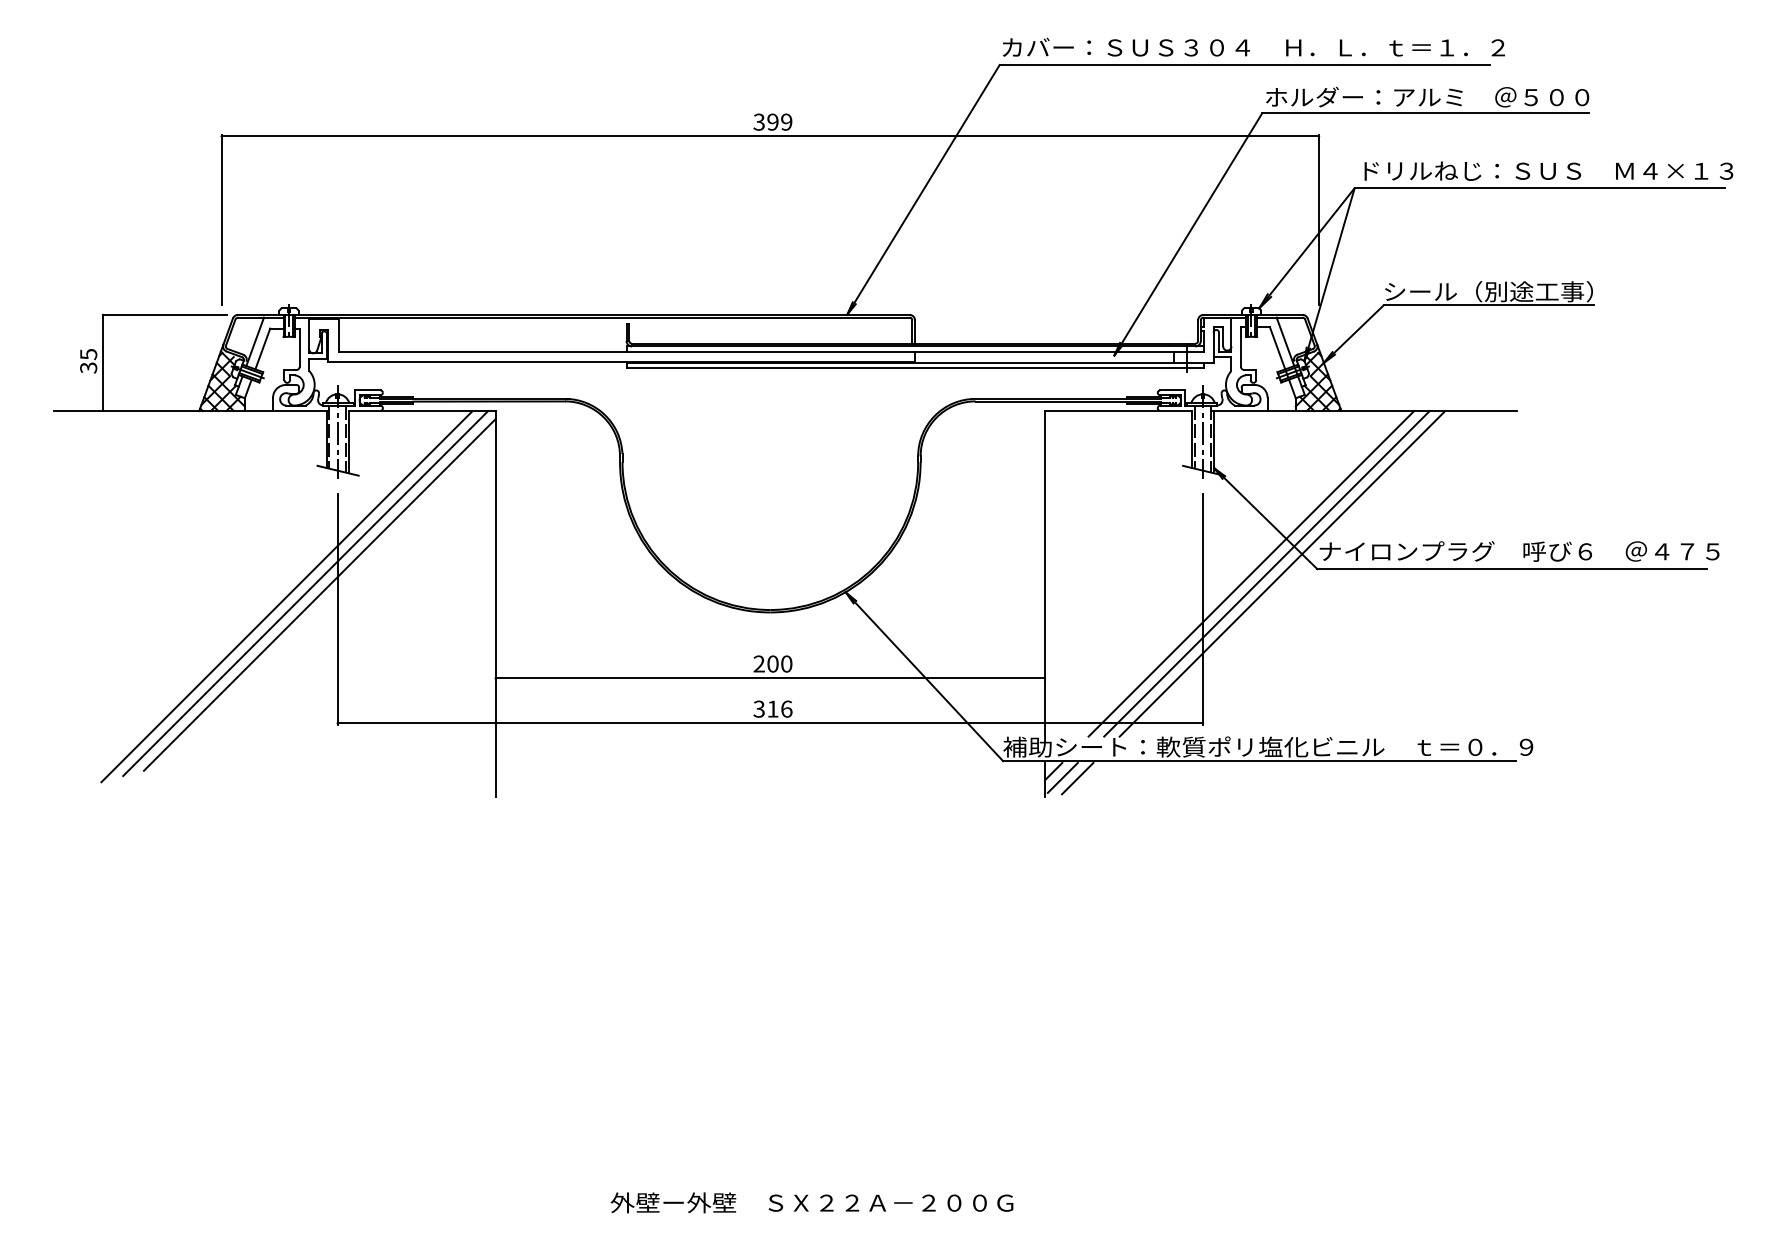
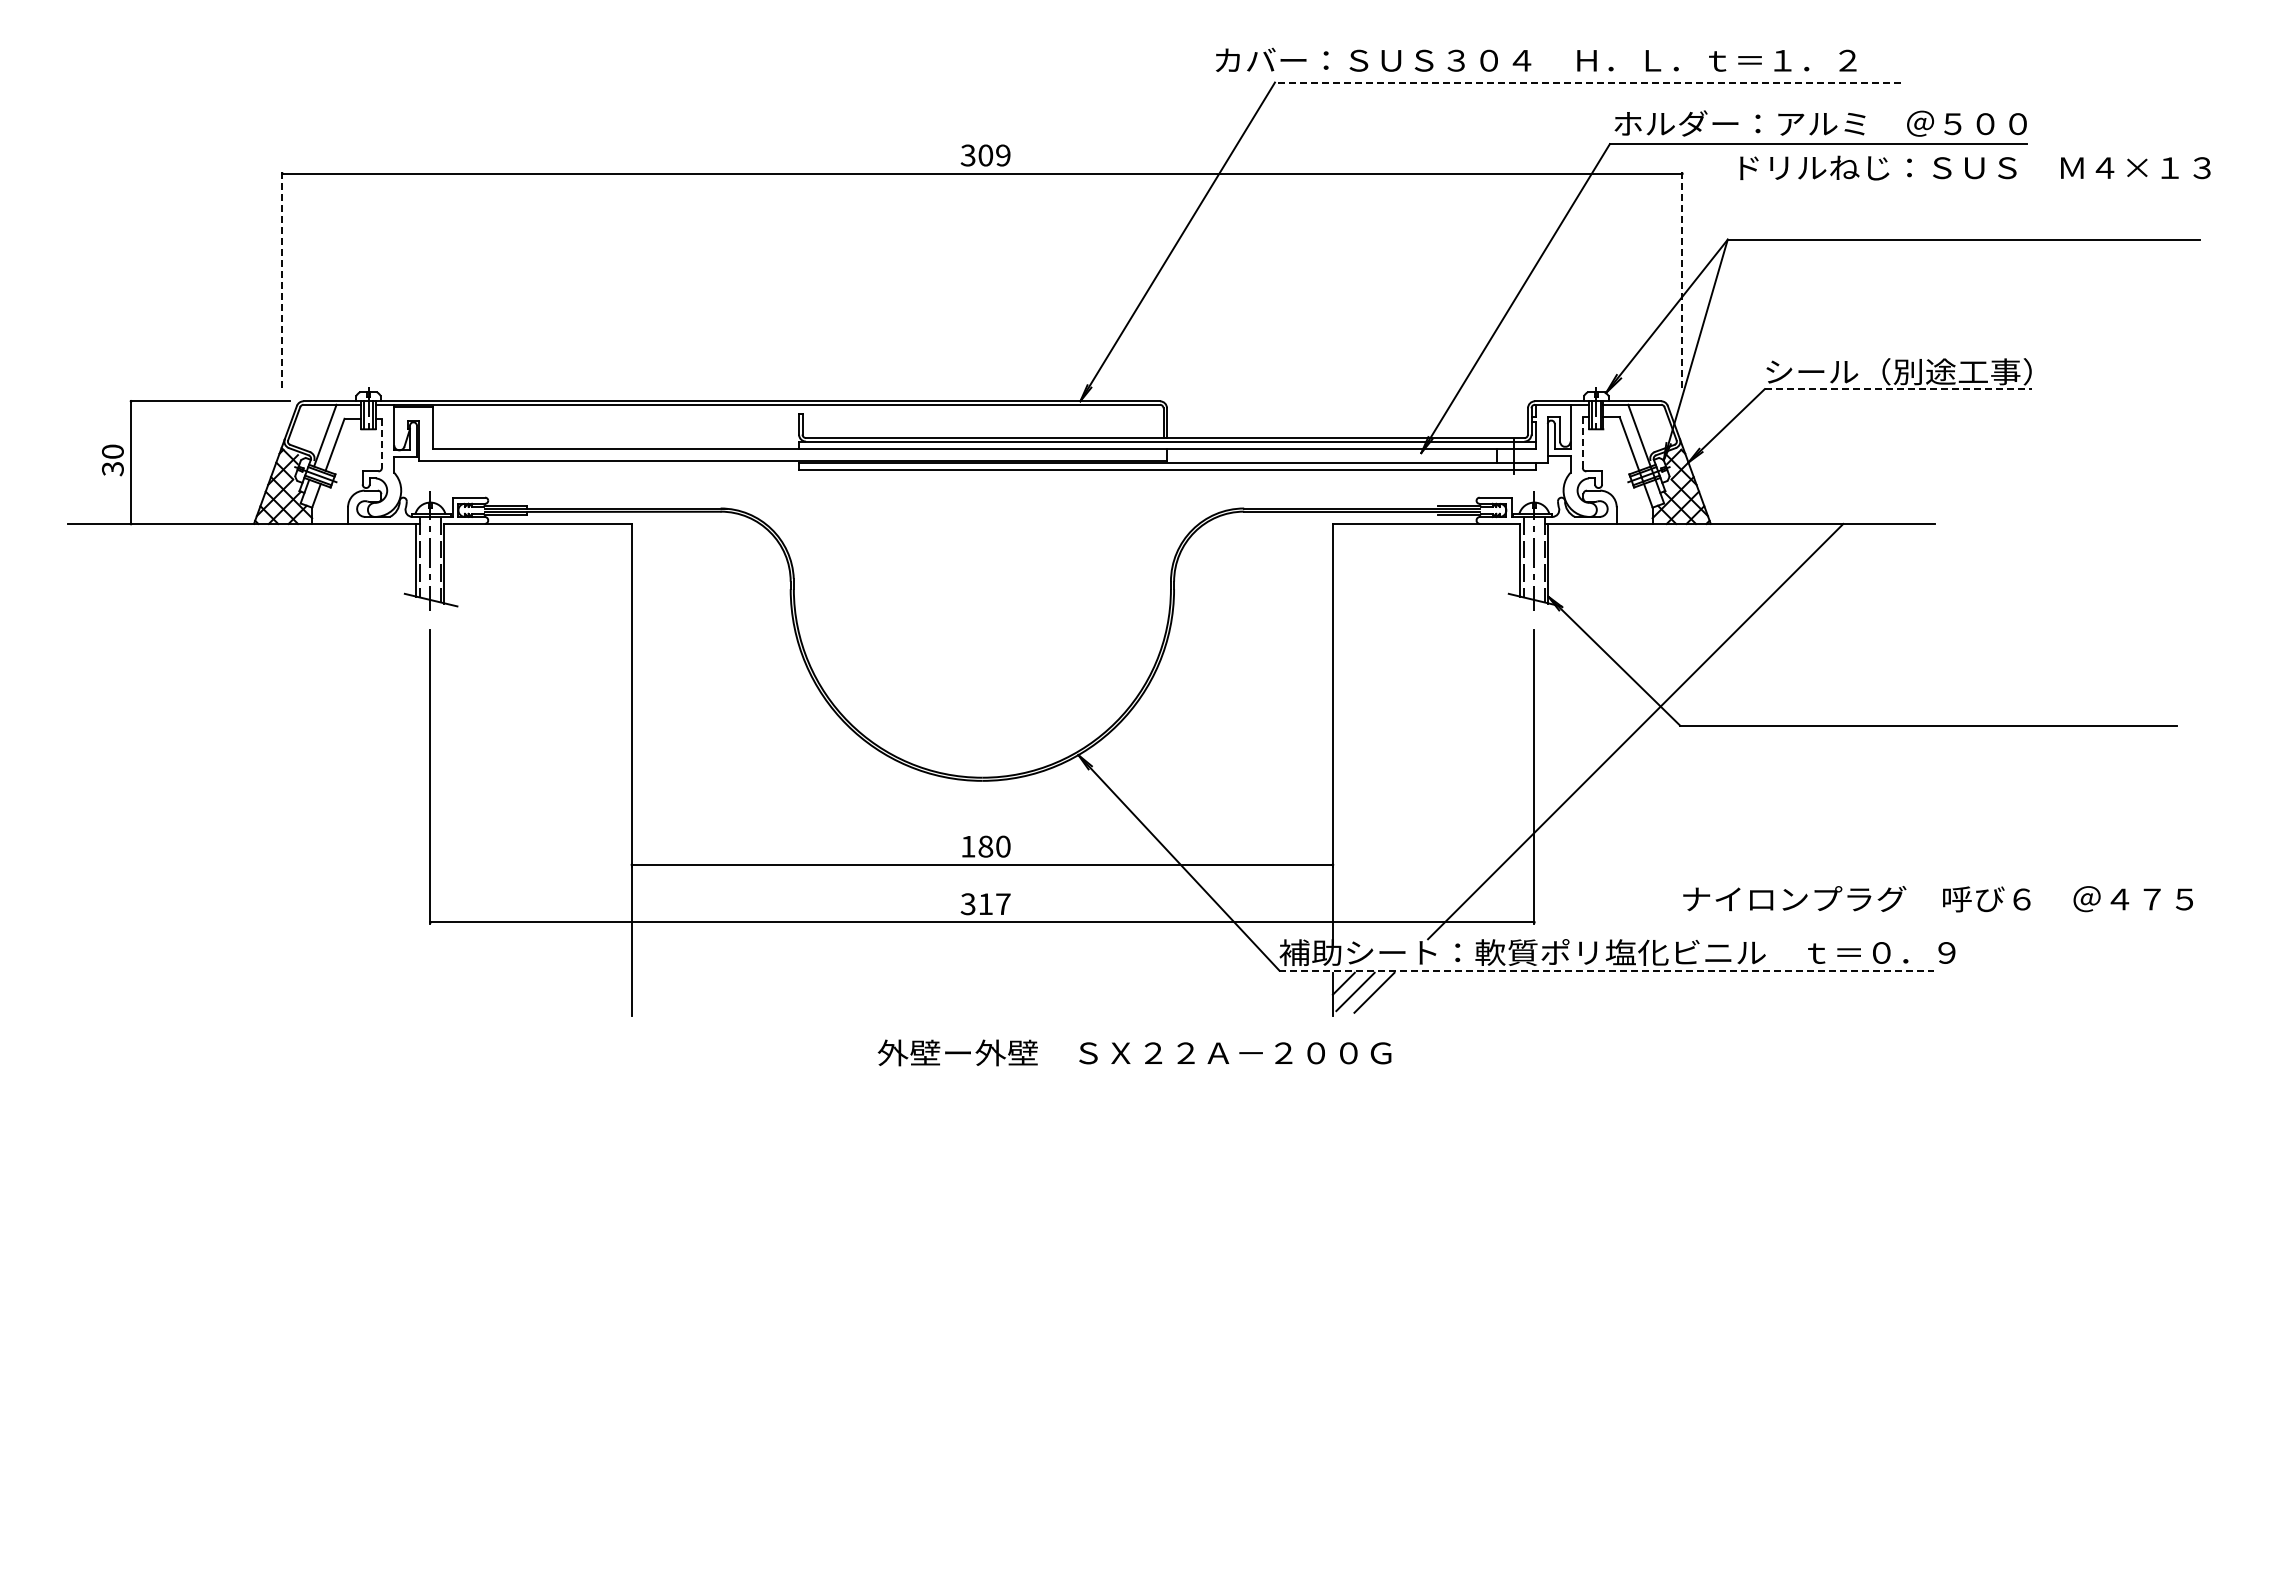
text: (1254, 46) -> (1536, 59), moved
line: (1244, 64) -> (1587, 82), solid -> dashed
text: (772, 122) -> (985, 155), 399 -> 309
text: (1548, 170) -> (1975, 167), moved
line: (221, 219) -> (282, 279), solid -> dashed
line: (1319, 219) -> (1682, 279), solid -> dashed
line: (1488, 305) -> (1898, 389), solid -> dashed
line: (299, 347) -> (381, 443), solid -> dashed
line: (1240, 347) -> (1582, 442), solid -> dashed
text: (88, 354) -> (112, 451), 35 -> 30
text: (1519, 551) -> (1937, 899), moved
line: (1251, 573) -> (1595, 731), removed
line: (1266, 573) -> (1615, 731), removed
line: (305, 593) -> (389, 756), removed
line: (319, 594) -> (407, 758), removed
line: (286, 596) -> (365, 760), removed
text: (766, 663) -> (977, 846), 200 -> 180
text: (786, 709) -> (1003, 904), 316 -> 317
line: (1259, 761) -> (1606, 970), solid -> dashed
text: (811, 1202) -> (1134, 1052), moved

